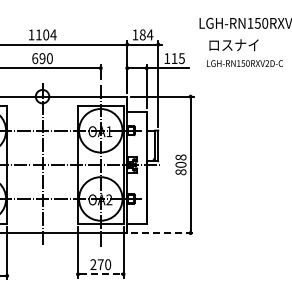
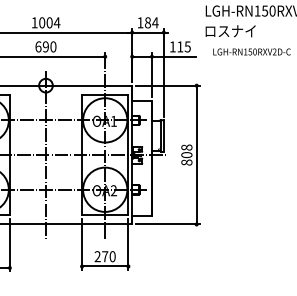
text: (38, 34) -> (41, 22), 1104 -> 1004
text: (233, 45) -> (230, 31), moved
line: (162, 233) -> (168, 224), dashed -> solid
line: (100, 274) -> (104, 266), dashed -> solid

